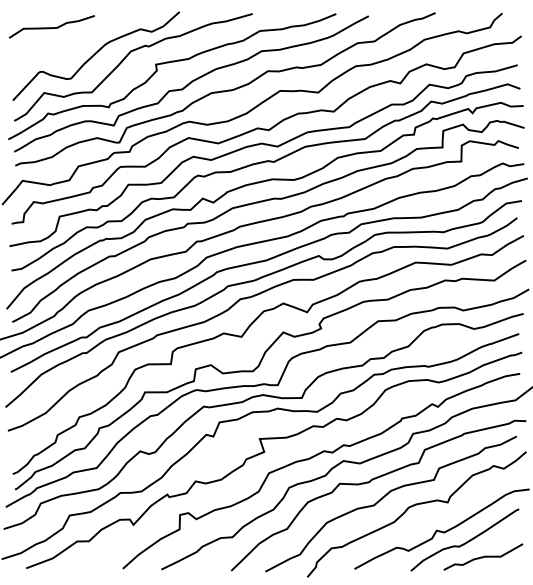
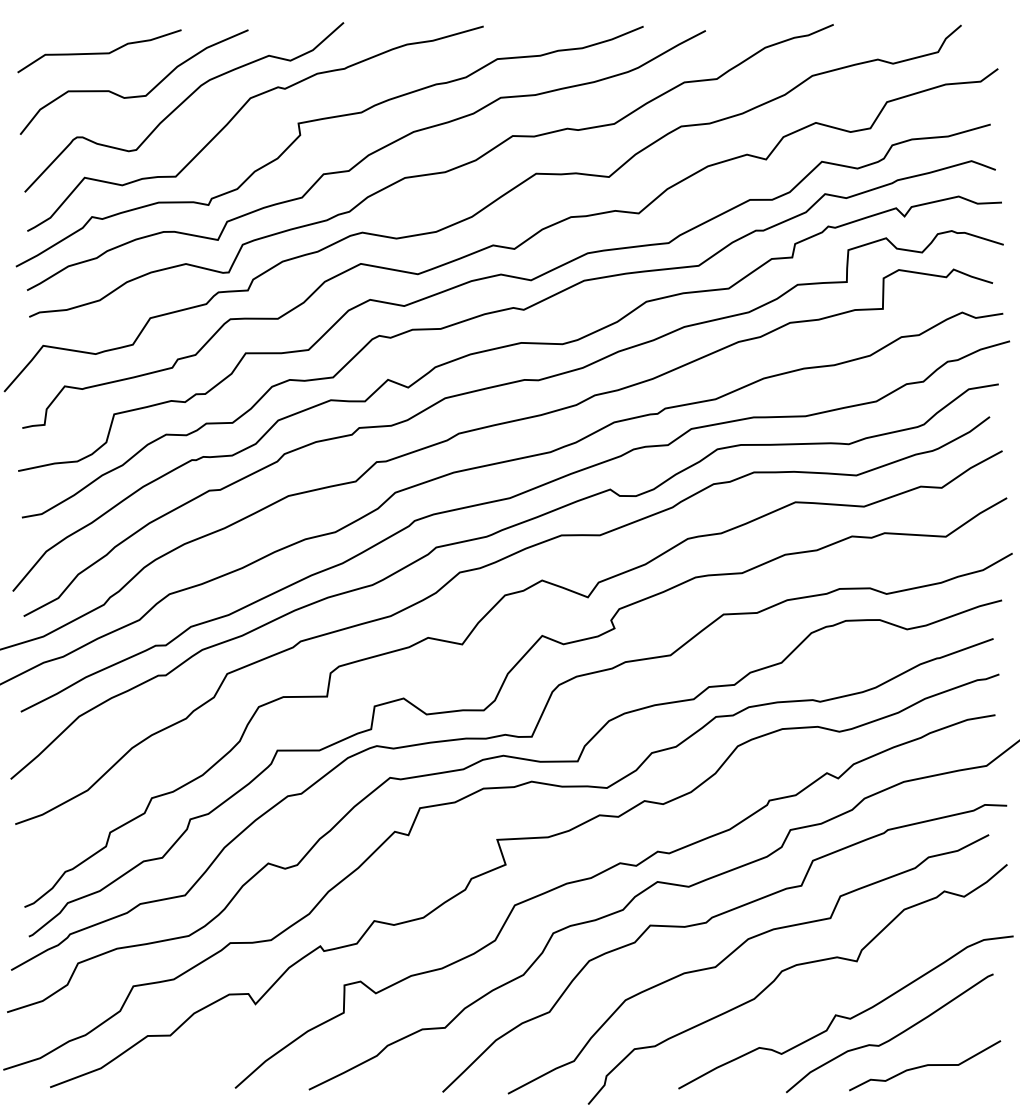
curve: (70, 49) -> (134, 94), added

